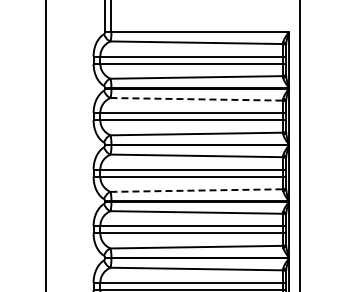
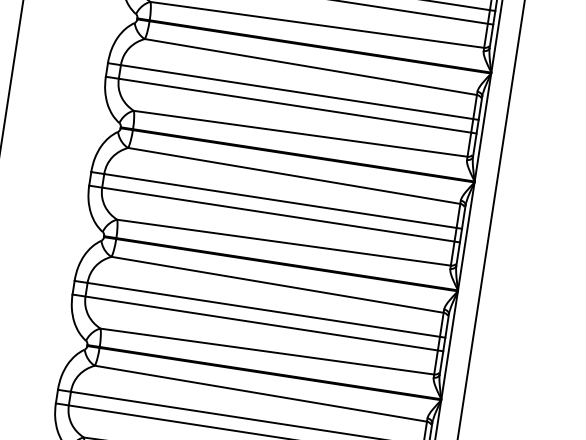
line: (197, 99) -> (311, 67), dashed -> solid
line: (197, 190) -> (285, 242), dashed -> solid

